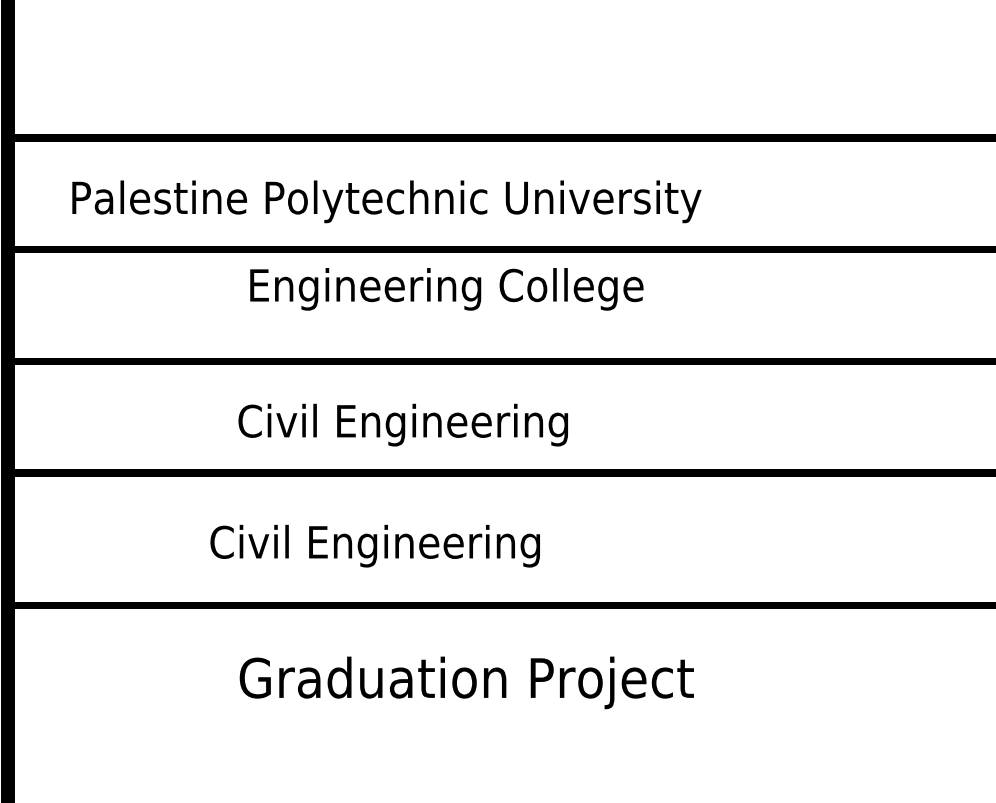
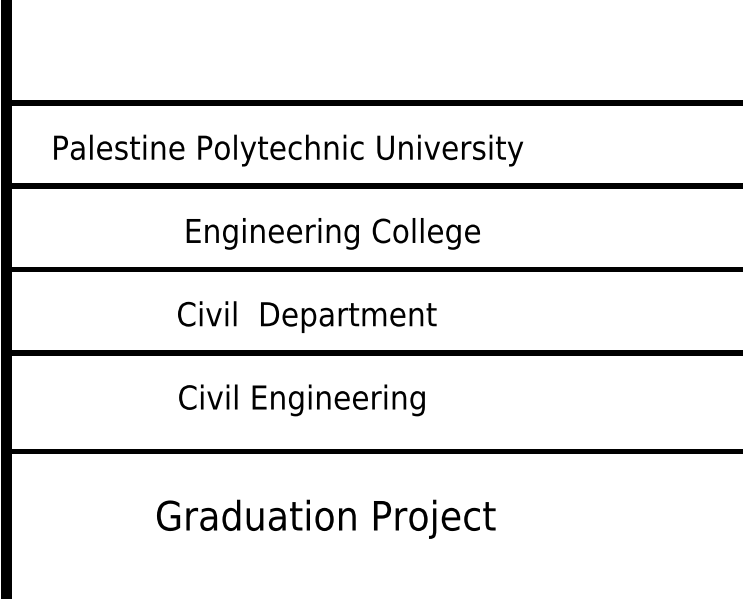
text: (445, 288) -> (332, 233), moved
text: (460, 424) -> (343, 316), Civil Engineering -> Civil  Department
text: (374, 546) -> (301, 400), moved
text: (467, 681) -> (326, 518), moved

